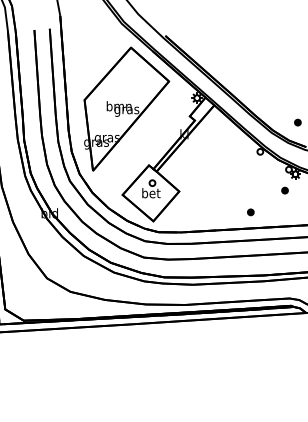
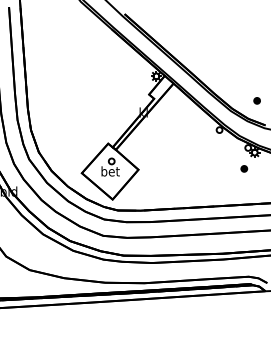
part: (126, 108) -> (85, 86), removed
part: (250, 212) -> (209, 190), removed

